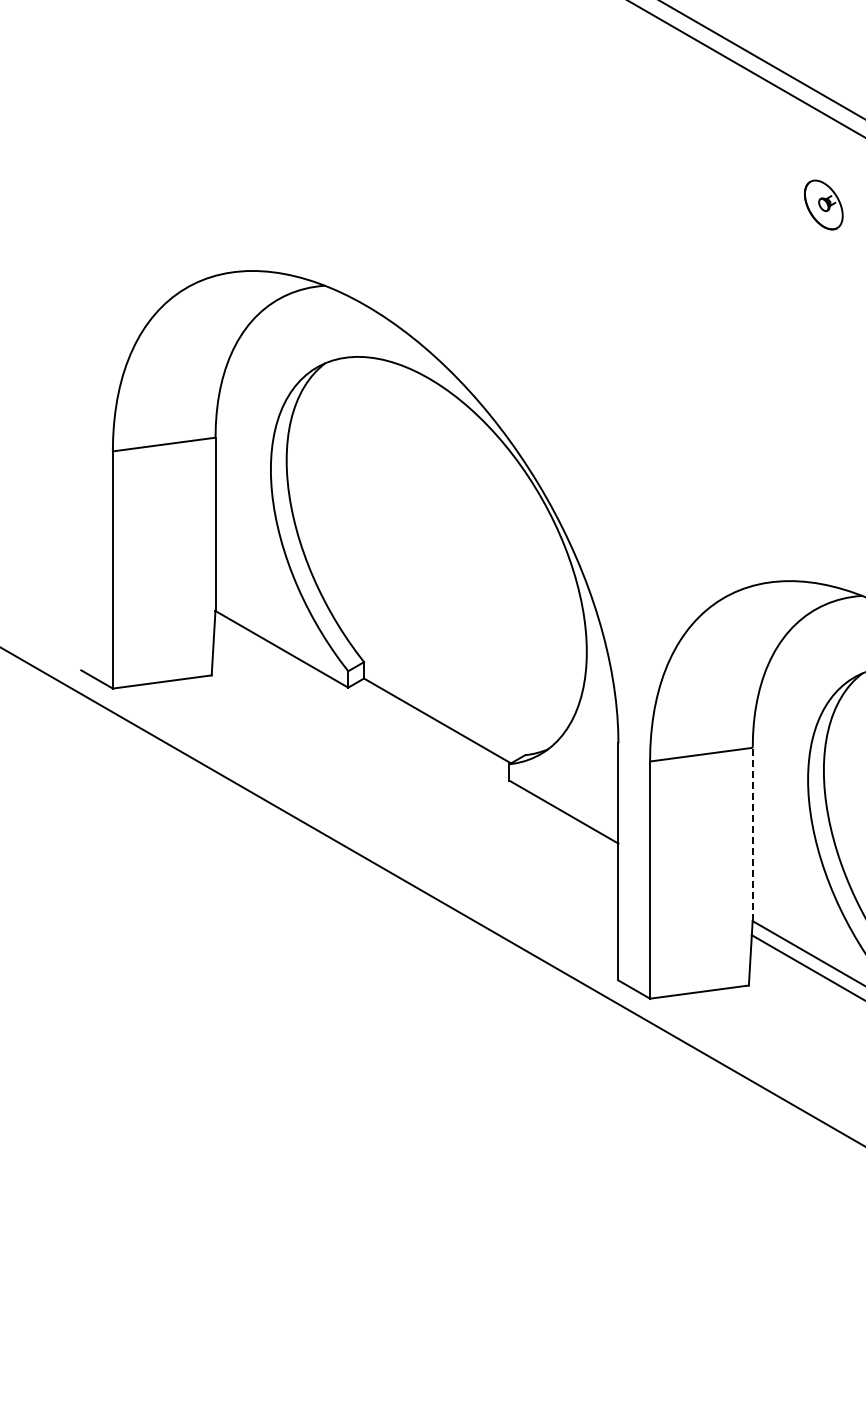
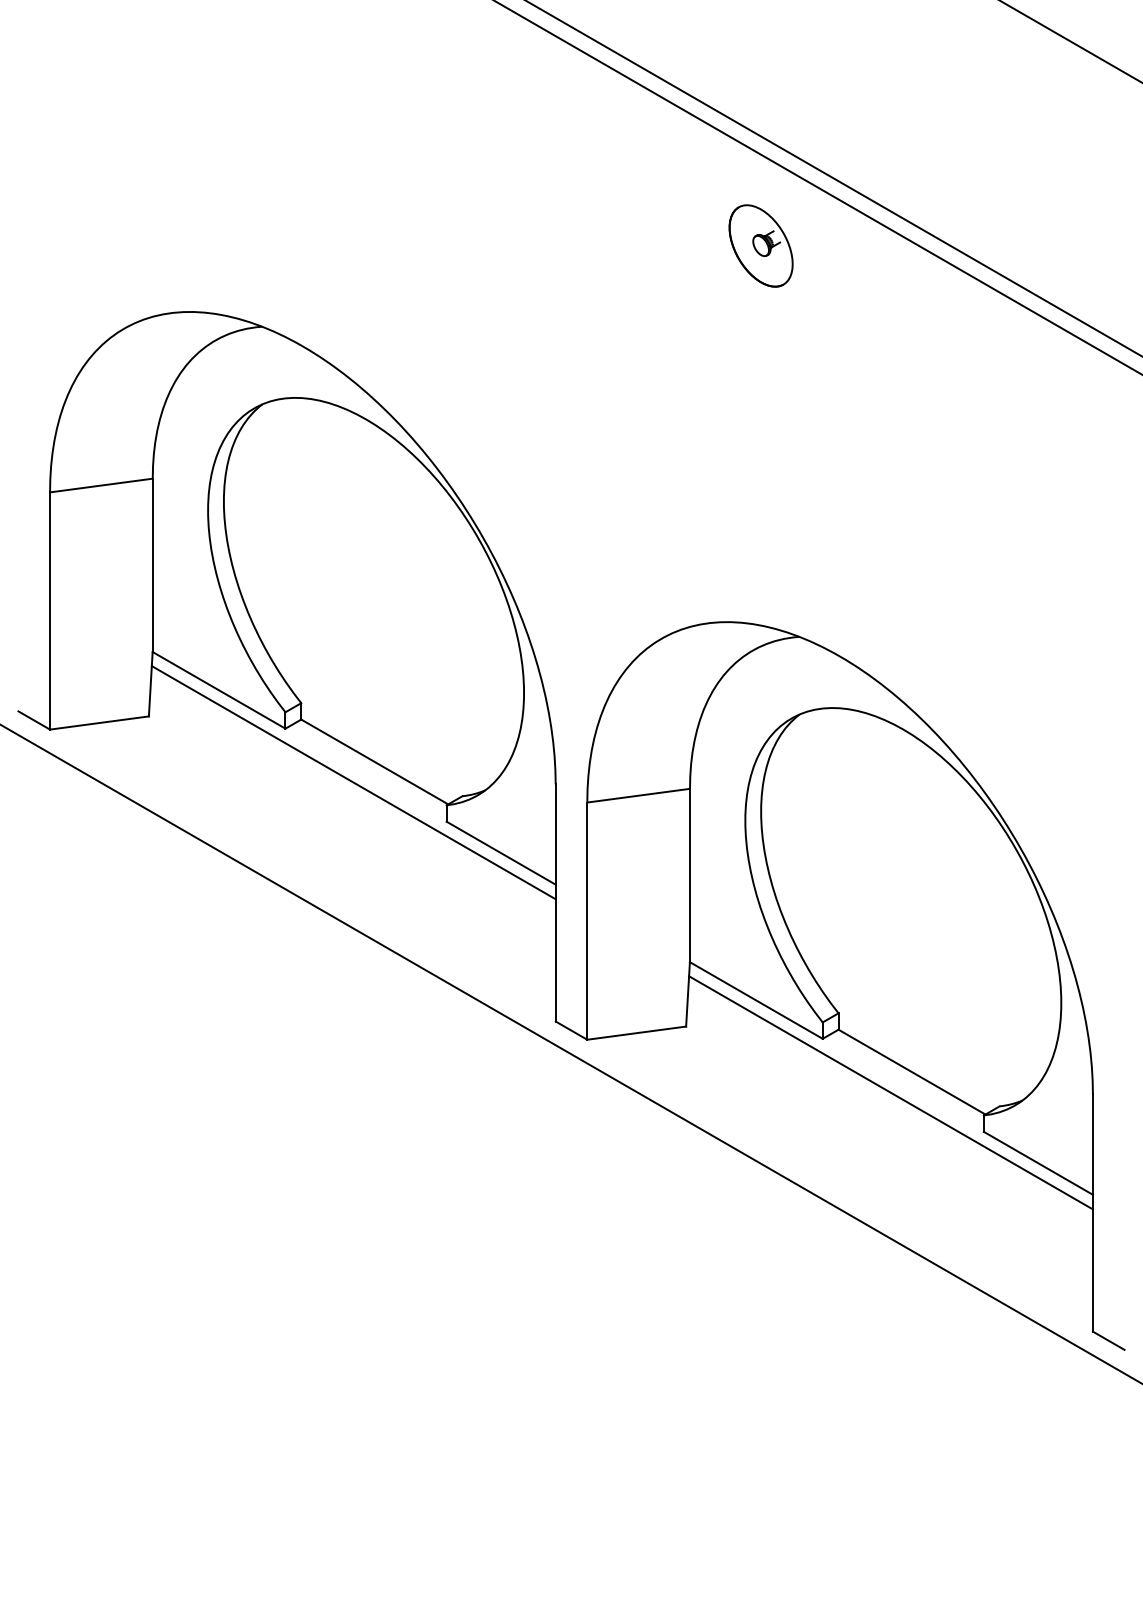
part: (823, 204) -> (760, 245), size x1.67
line: (416, 741) -> (353, 782), added
line: (753, 834) -> (690, 875), dashed -> solid

